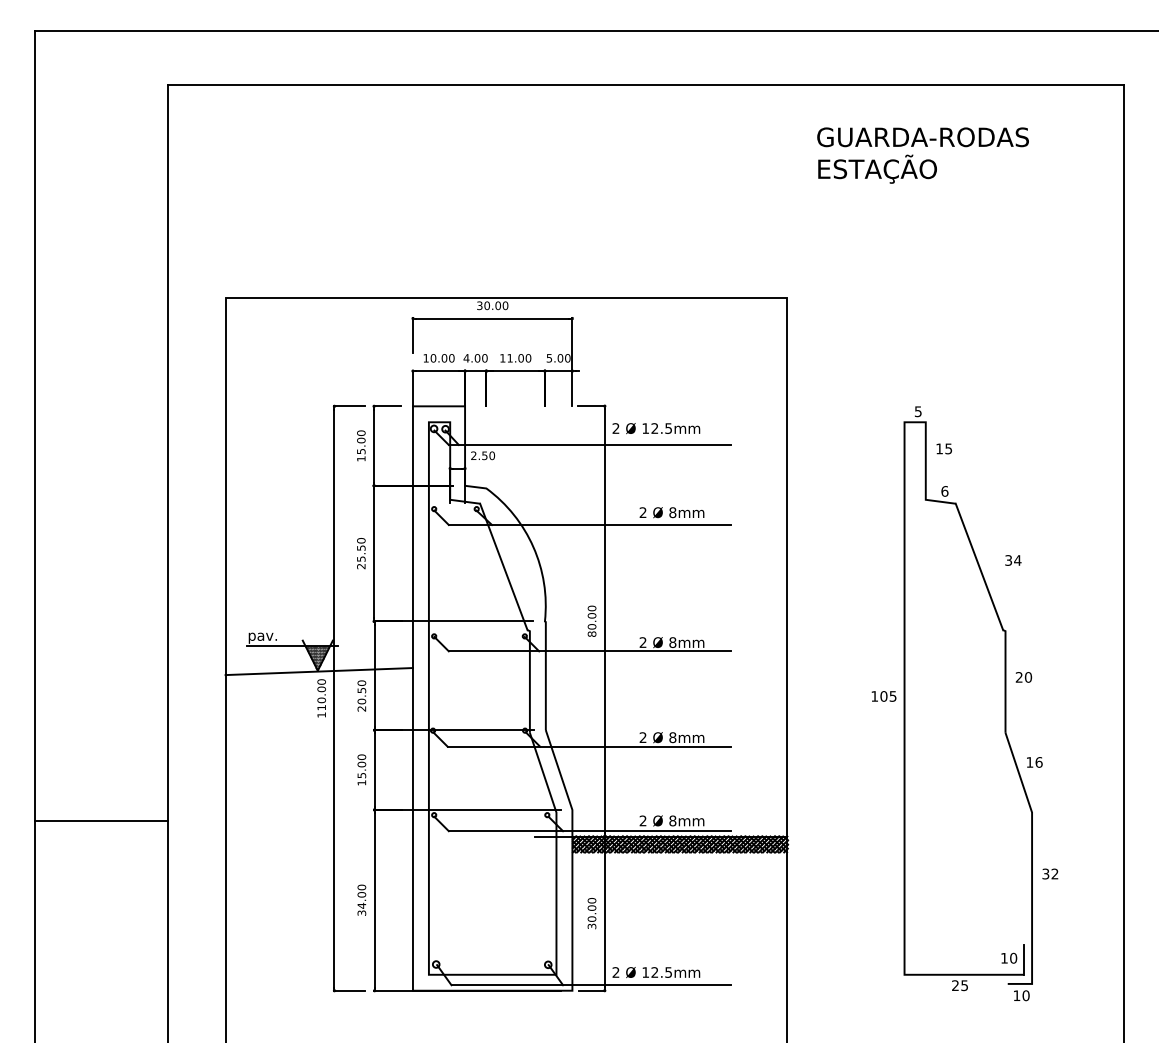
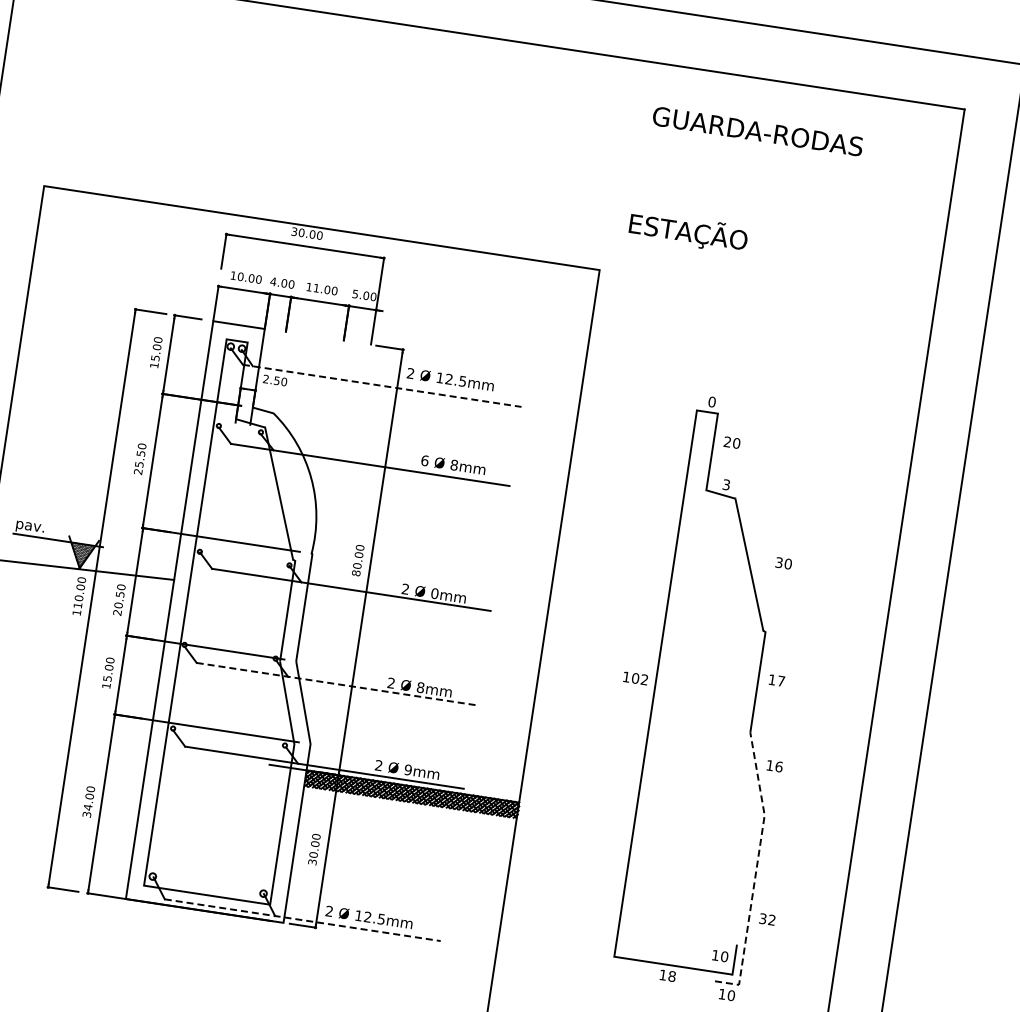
text: (877, 168) -> (688, 231), moved
text: (917, 411) -> (711, 401), 5 -> 0
line: (589, 445) -> (381, 386), solid -> dashed
text: (944, 448) -> (732, 442), 15 -> 20
text: (944, 491) -> (726, 484), 6 -> 3
text: (642, 512) -> (424, 460), 2 -> 6
text: (1017, 560) -> (787, 564), 34 -> 30
text: (672, 642) -> (434, 593), 8mm -> 0mm
text: (1023, 677) -> (776, 680), 20 -> 17
text: (892, 696) -> (644, 679), 105 -> 102
line: (589, 746) -> (336, 683), solid -> dashed
text: (672, 820) -> (407, 769), 8mm -> 9mm
line: (1032, 868) -> (756, 870), solid -> dashed
text: (1050, 873) -> (767, 918), moved
line: (591, 985) -> (303, 920), solid -> dashed
text: (960, 985) -> (668, 975), 25 -> 18

